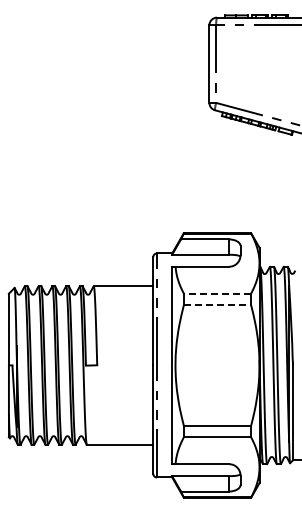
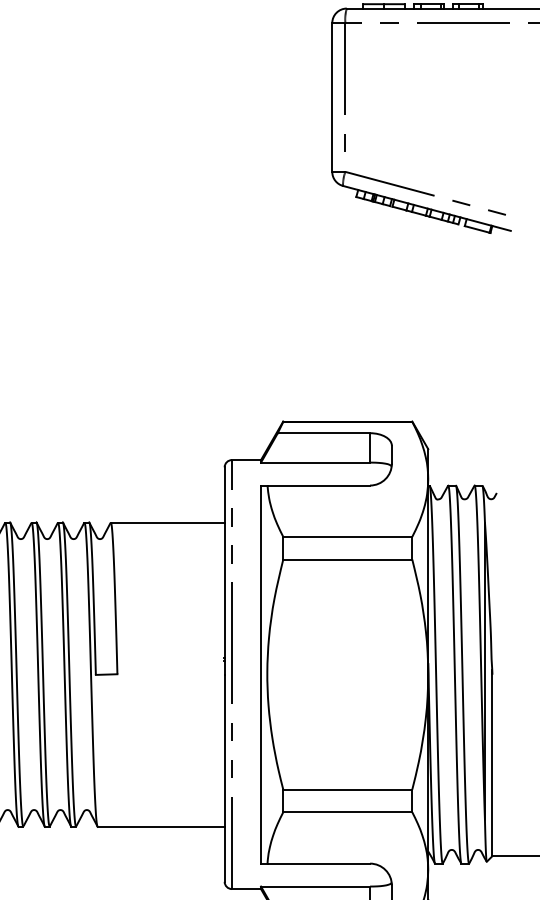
line: (217, 293) -> (347, 536), dashed -> solid
line: (217, 305) -> (347, 559), dashed -> solid

